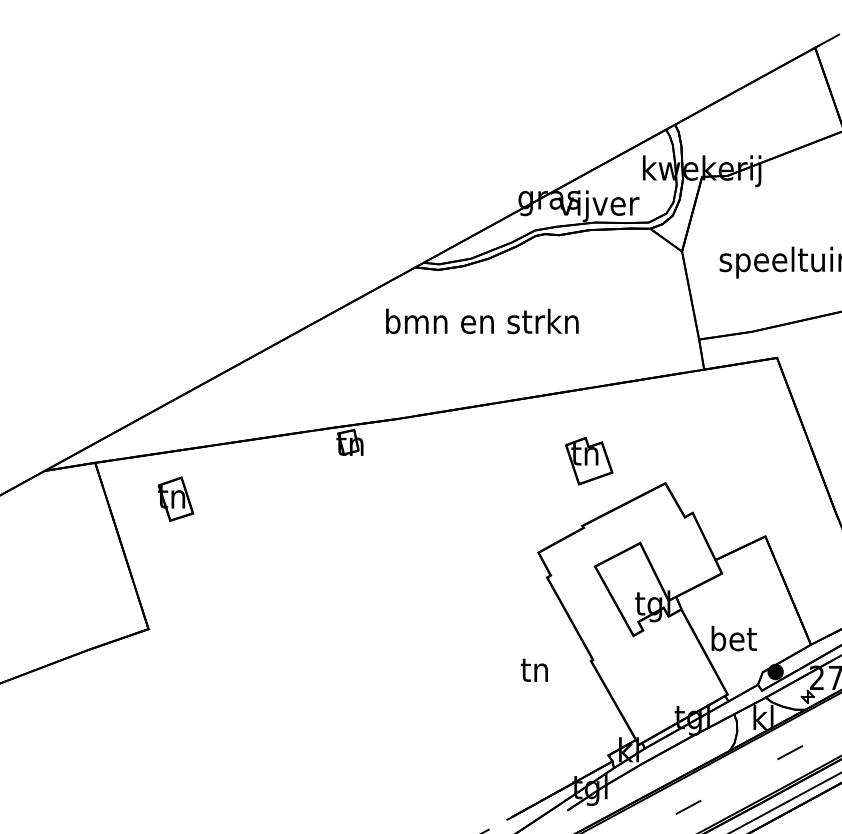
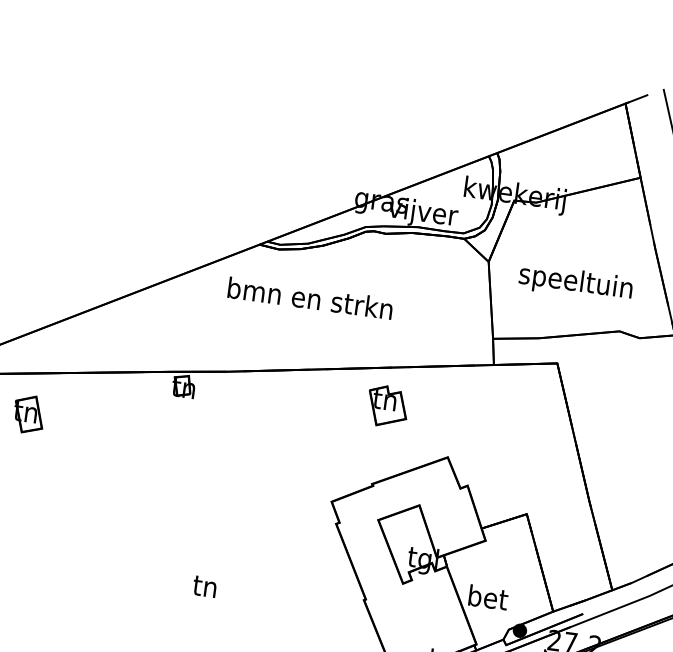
part: (589, 460) -> (388, 406), moved
text: (534, 669) -> (204, 586), moved

